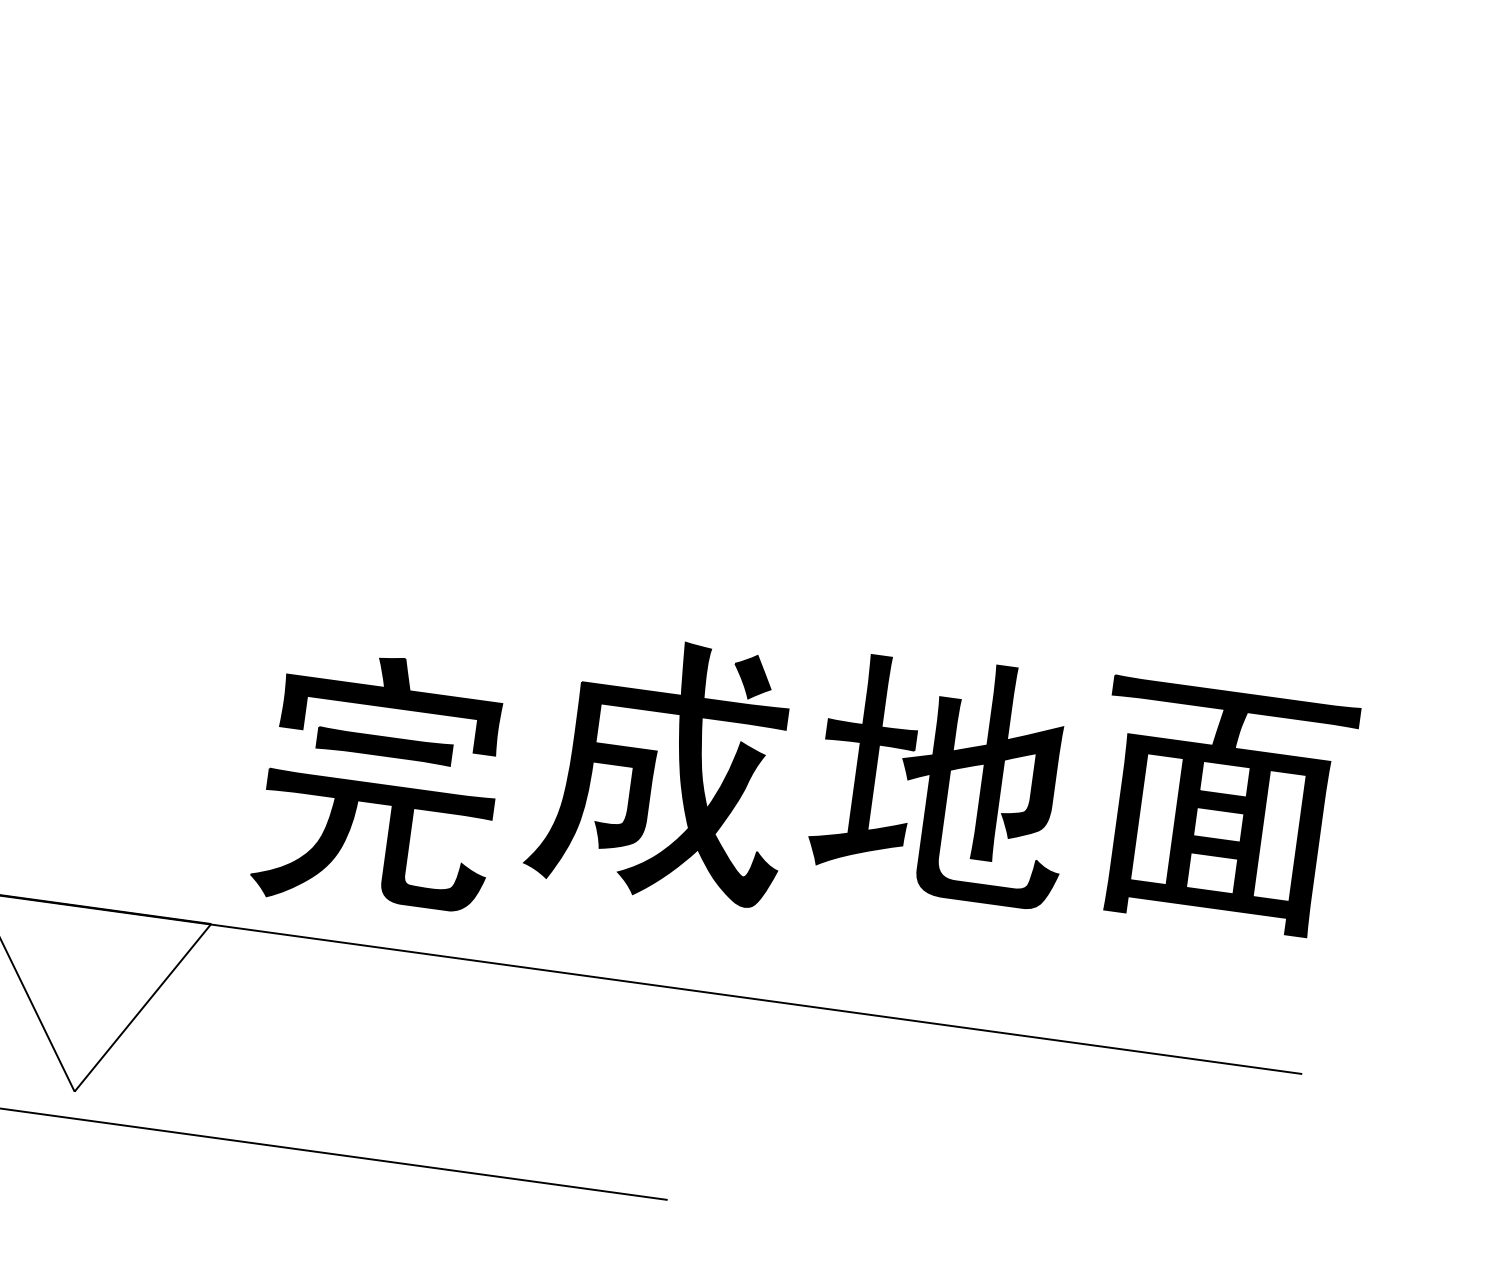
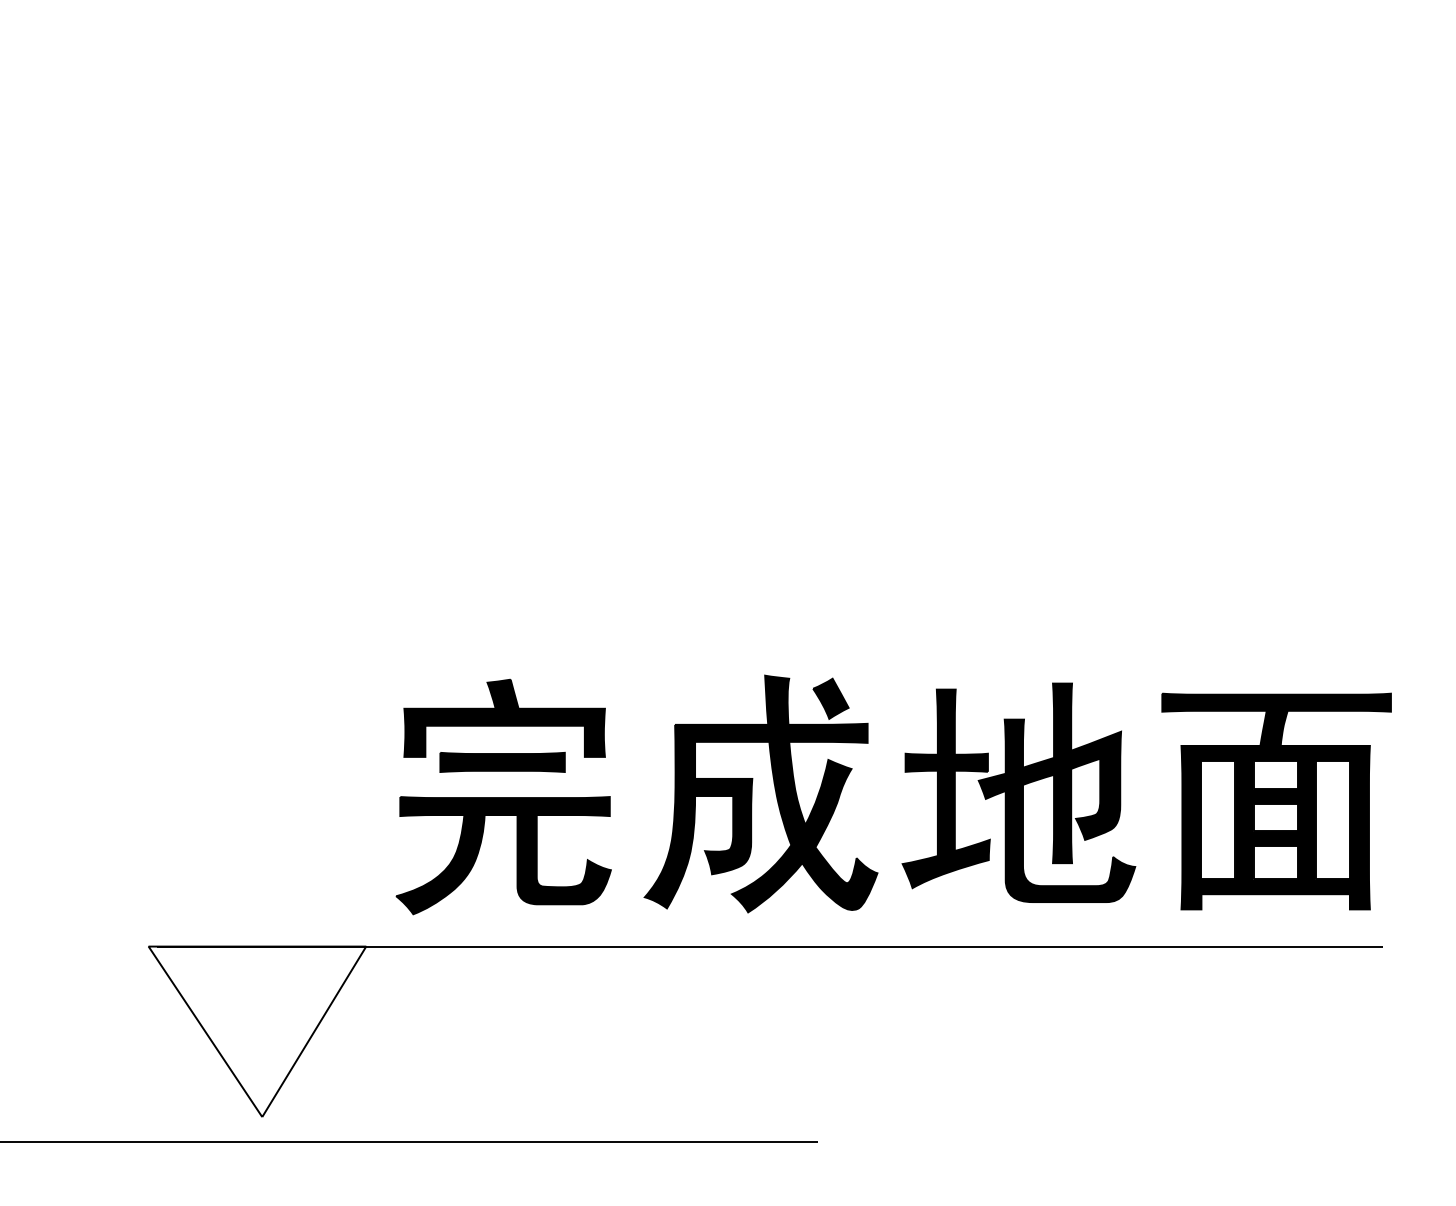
part: (654, 767) -> (752, 793), moved
part: (944, 777) -> (1018, 792), moved
part: (1221, 807) -> (1276, 801), moved

